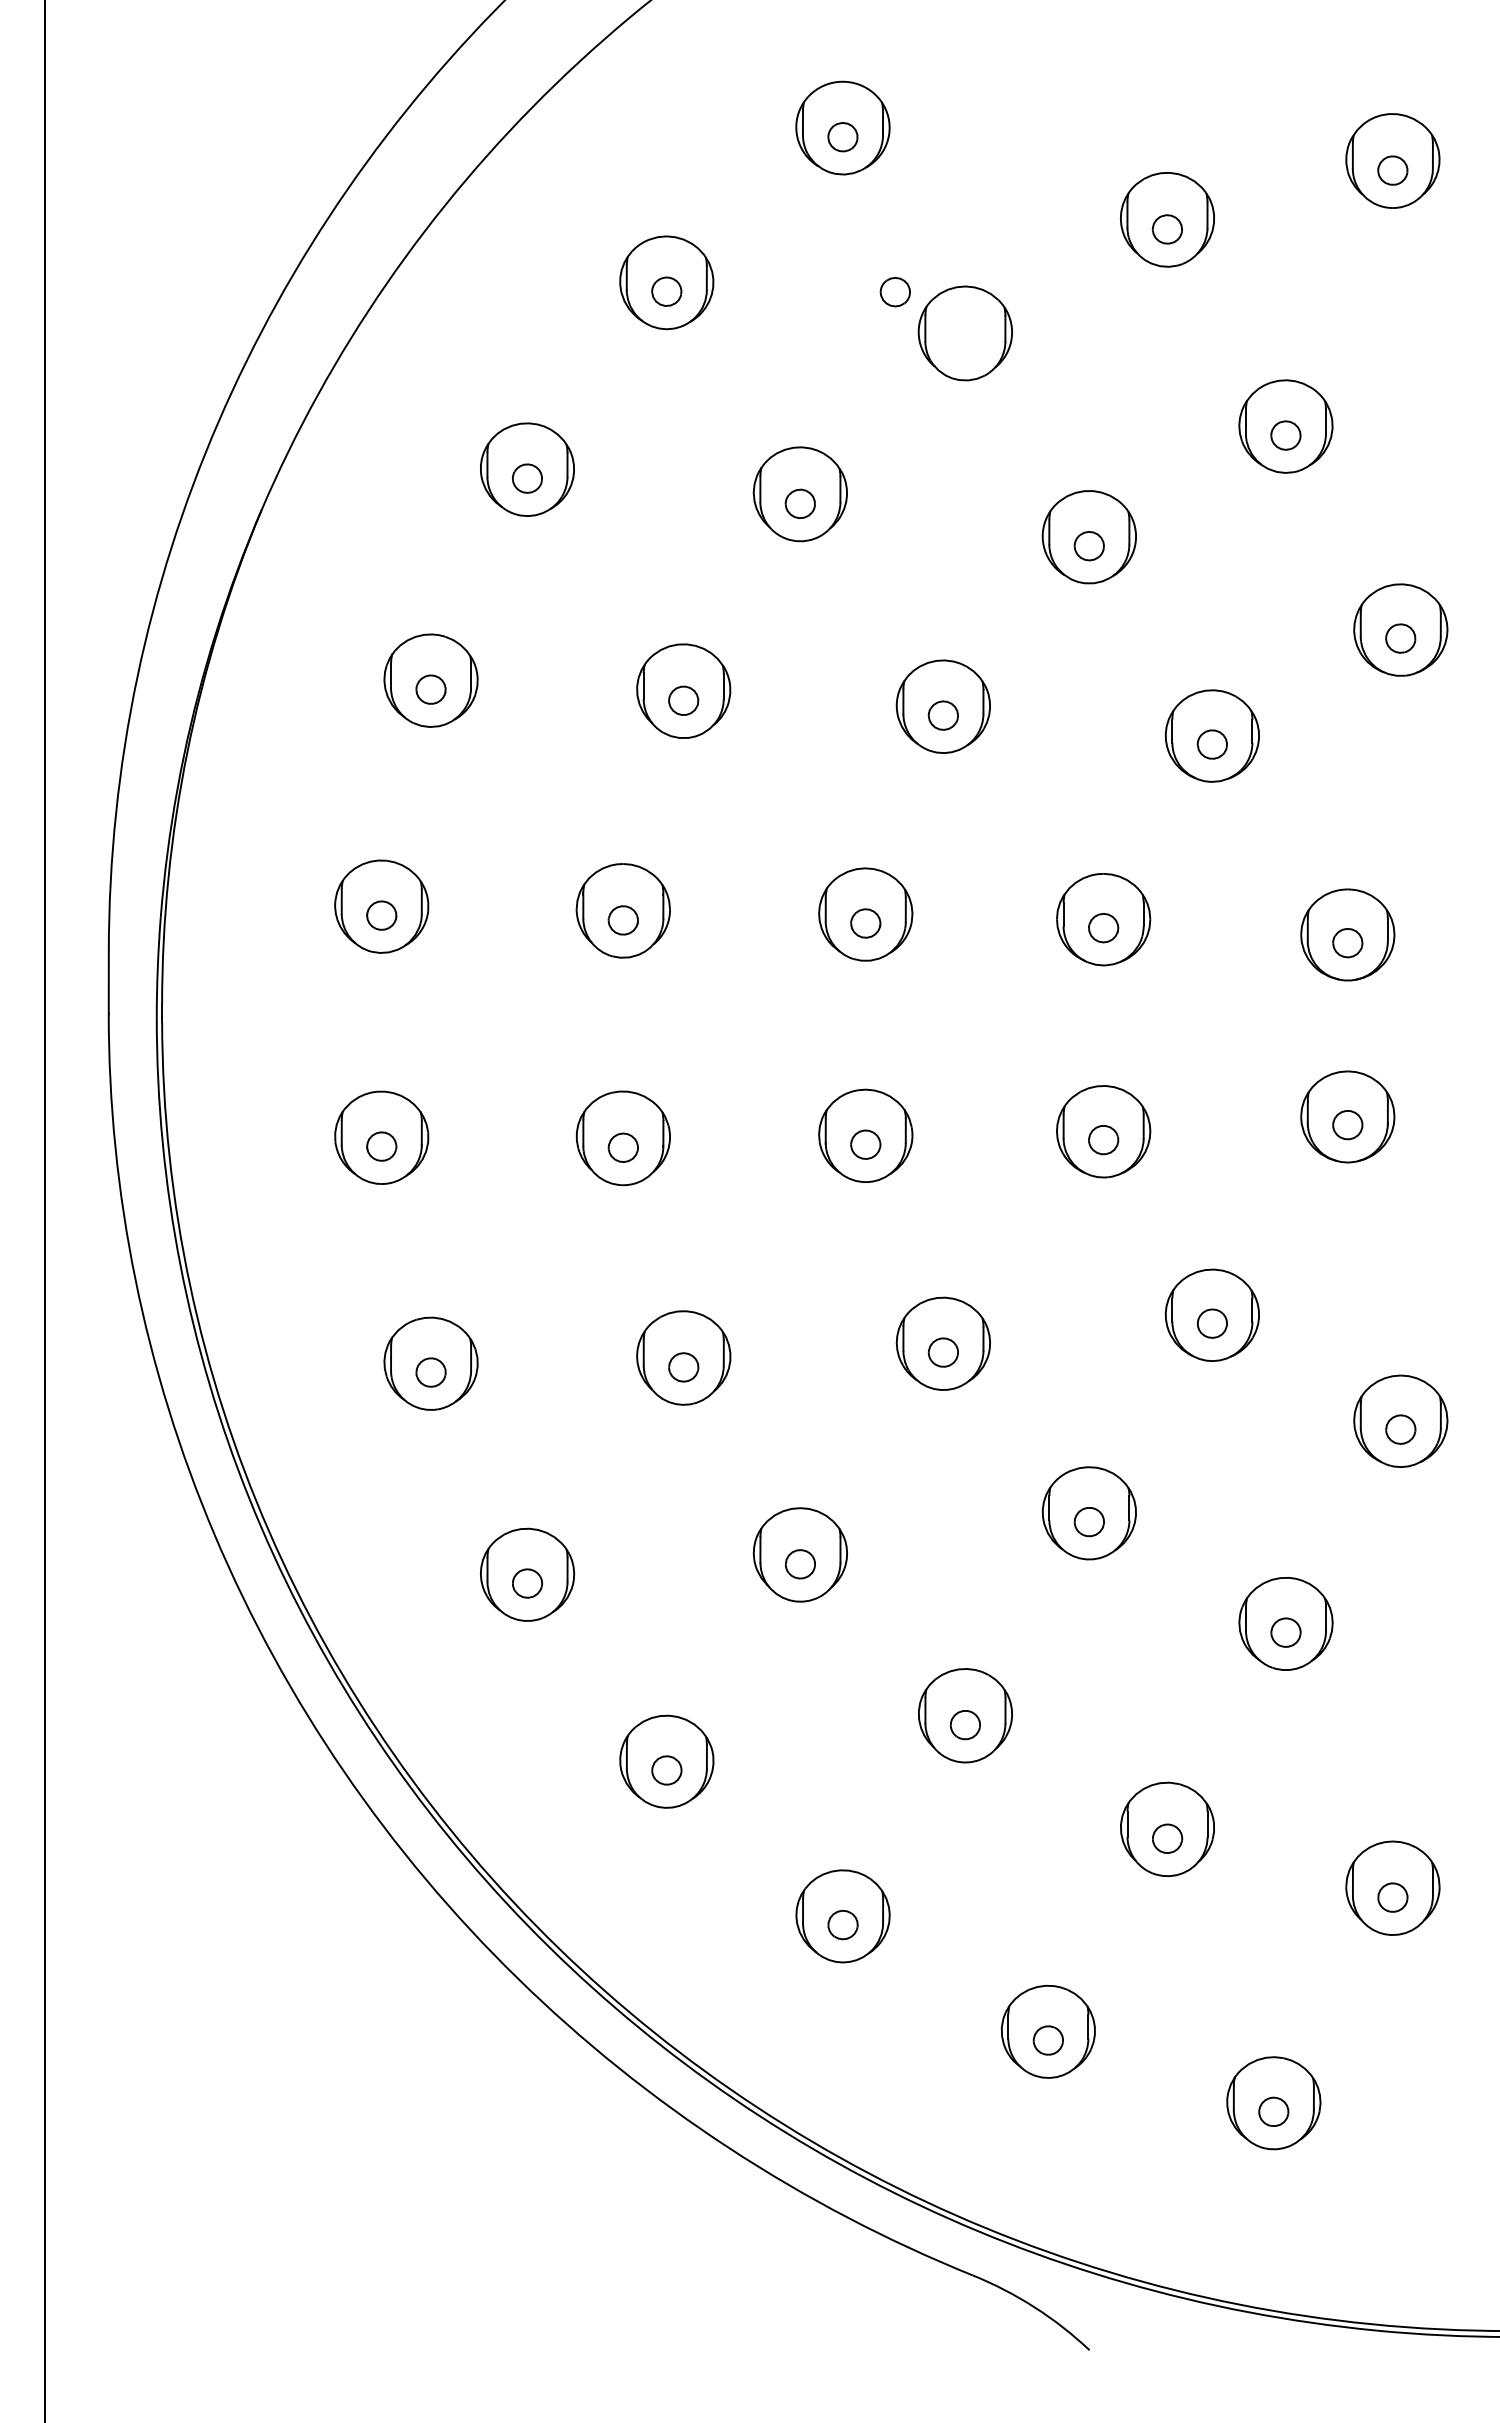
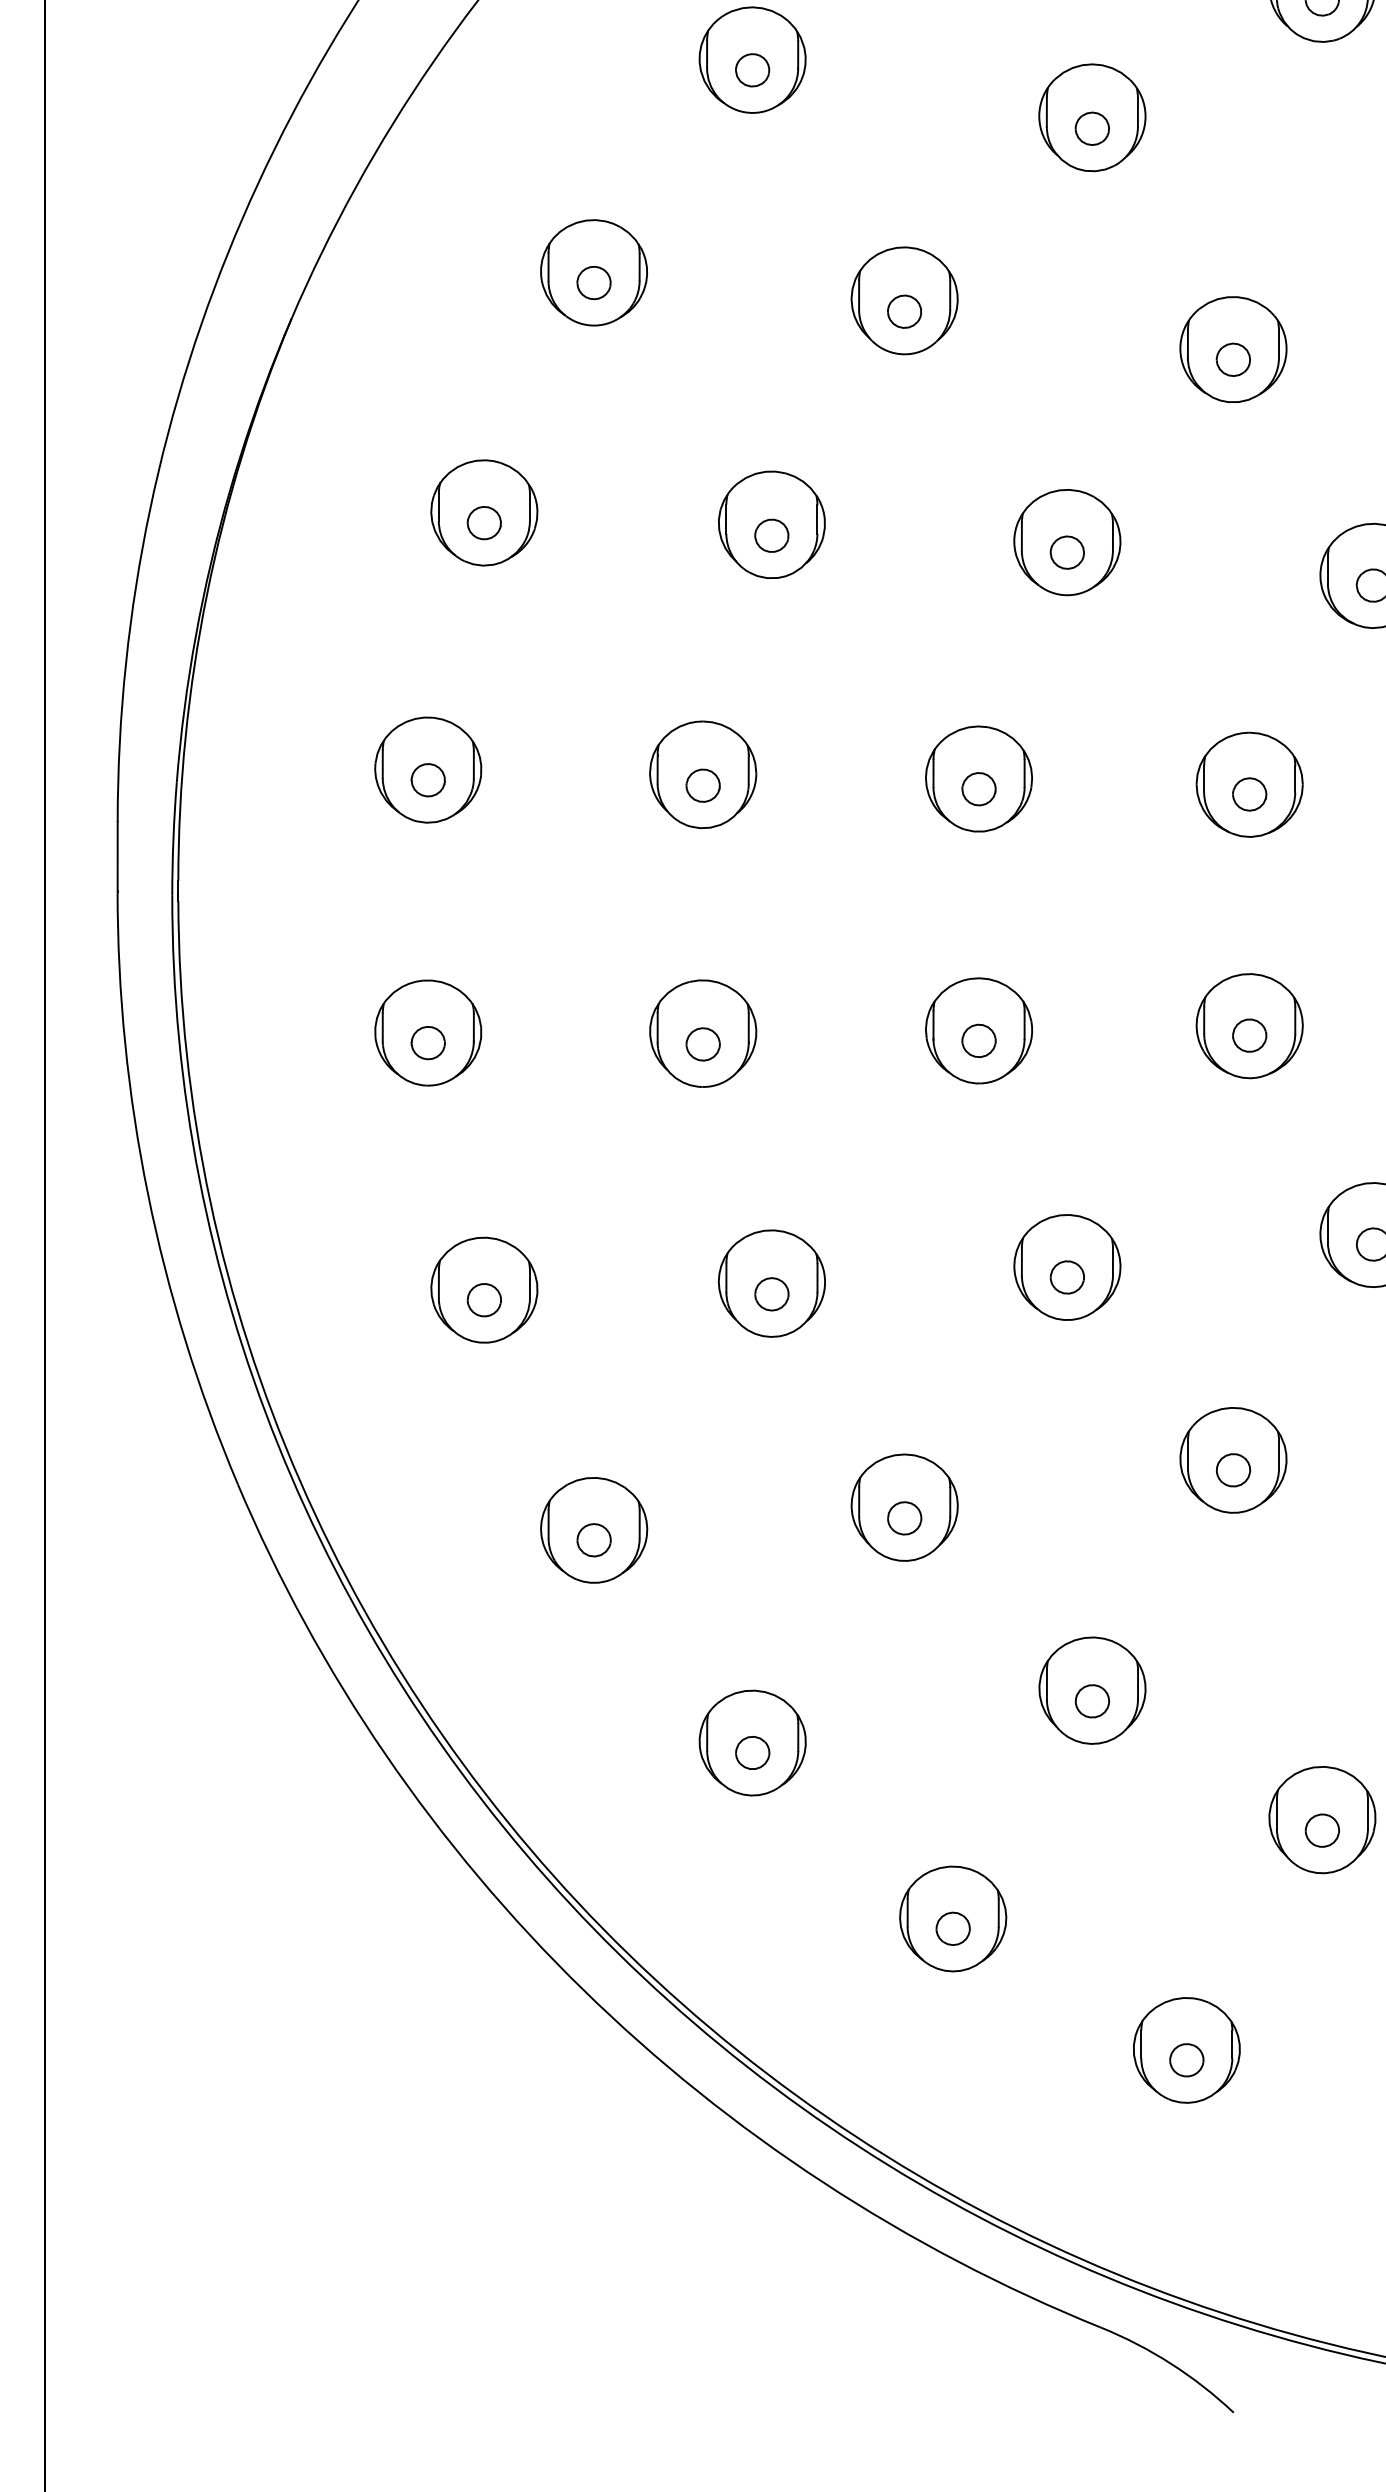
part: (894, 292) -> (1091, 129), moved

